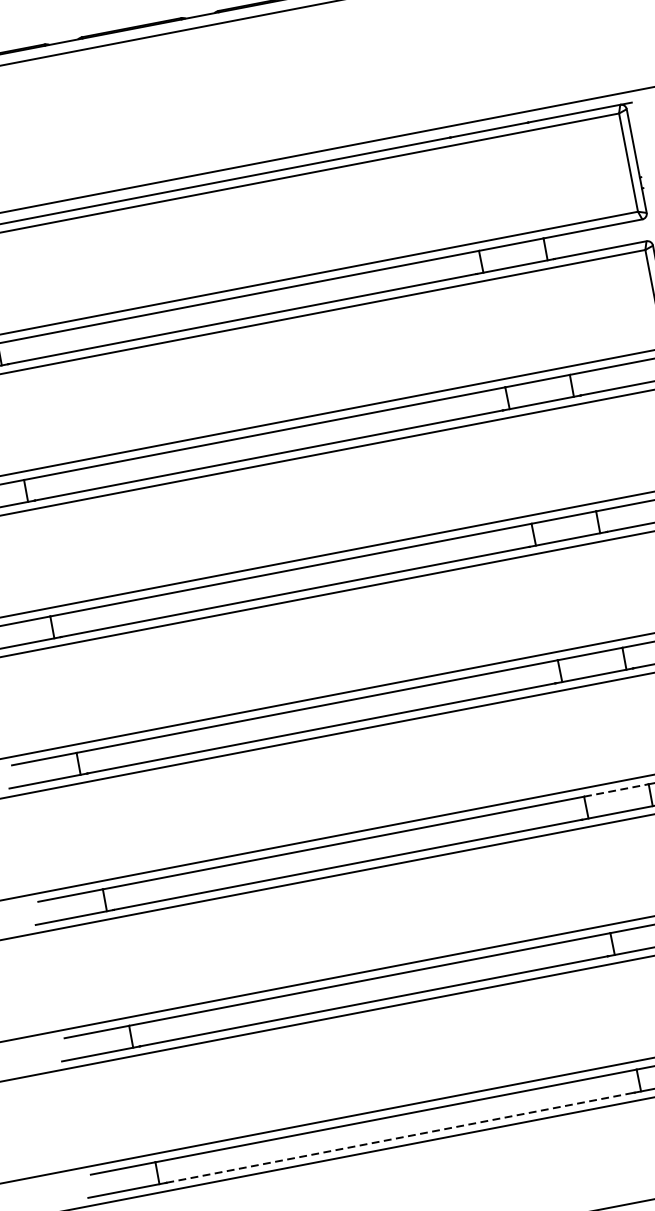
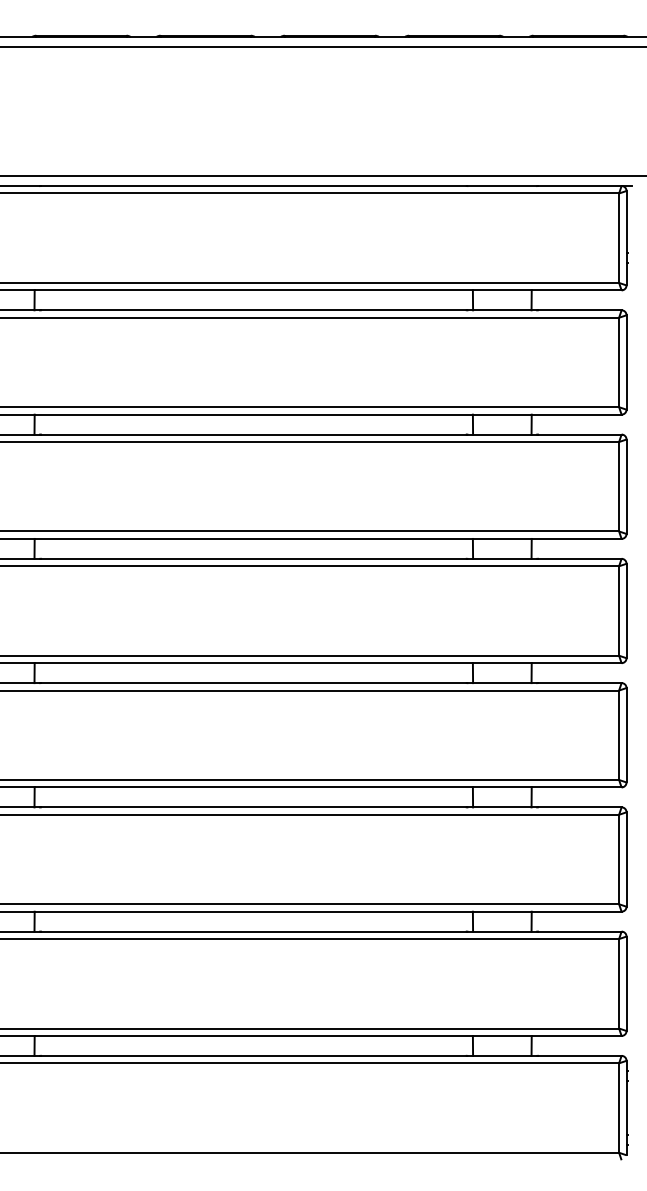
line: (616, 790) -> (502, 787), dashed -> solid
line: (399, 1137) -> (253, 1055), dashed -> solid

